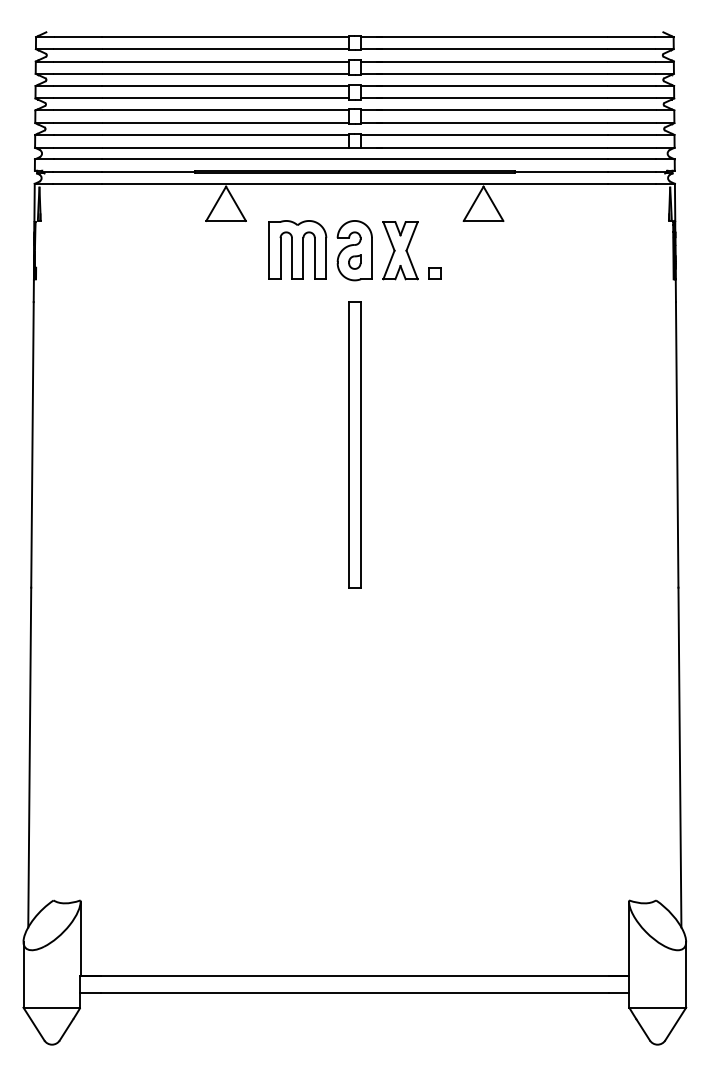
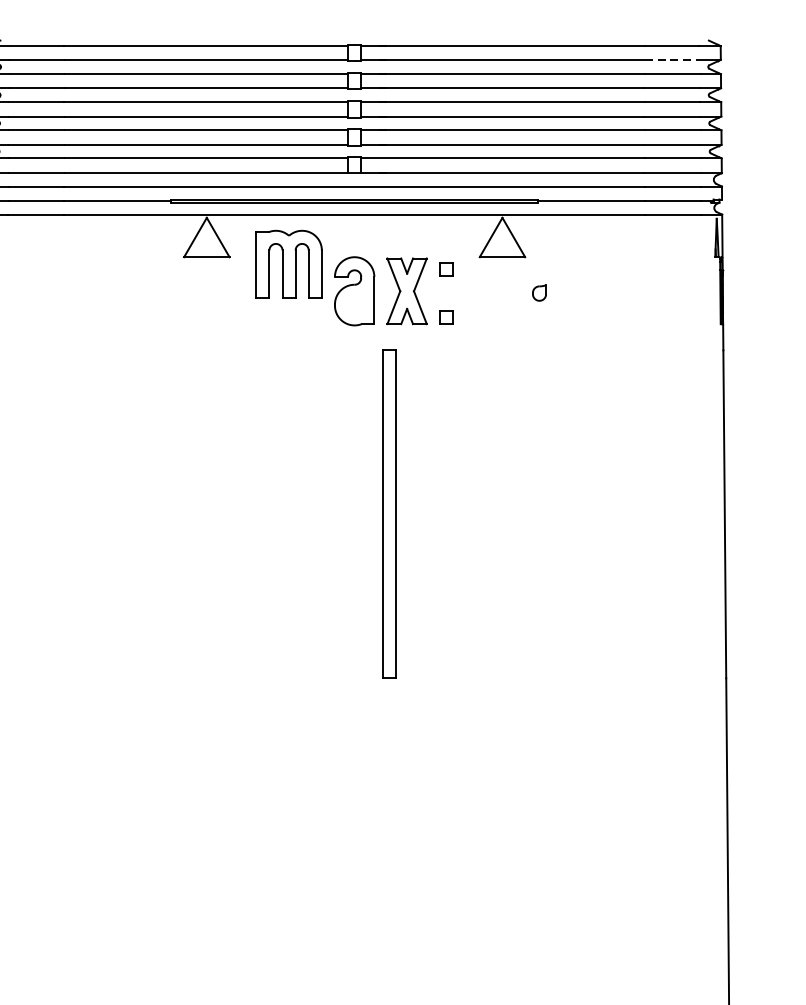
line: (631, 49) -> (672, 60), solid -> dashed
part: (434, 231) -> (446, 269), added
part: (297, 249) -> (288, 263), moved
part: (354, 261) -> (539, 292), moved
part: (354, 444) -> (388, 513), moved

